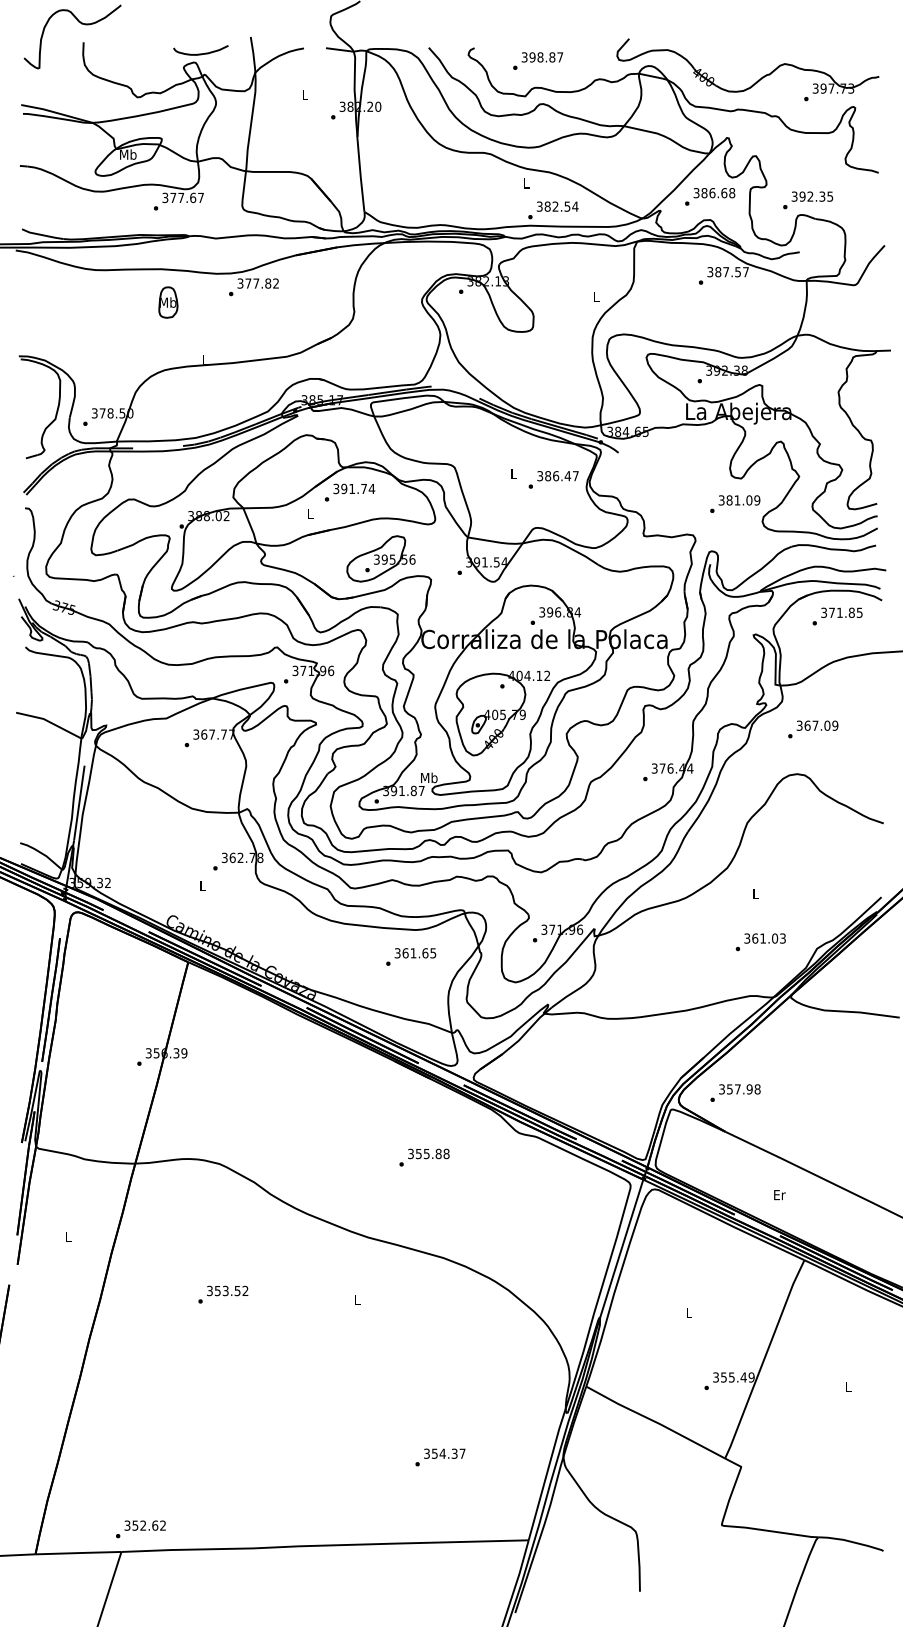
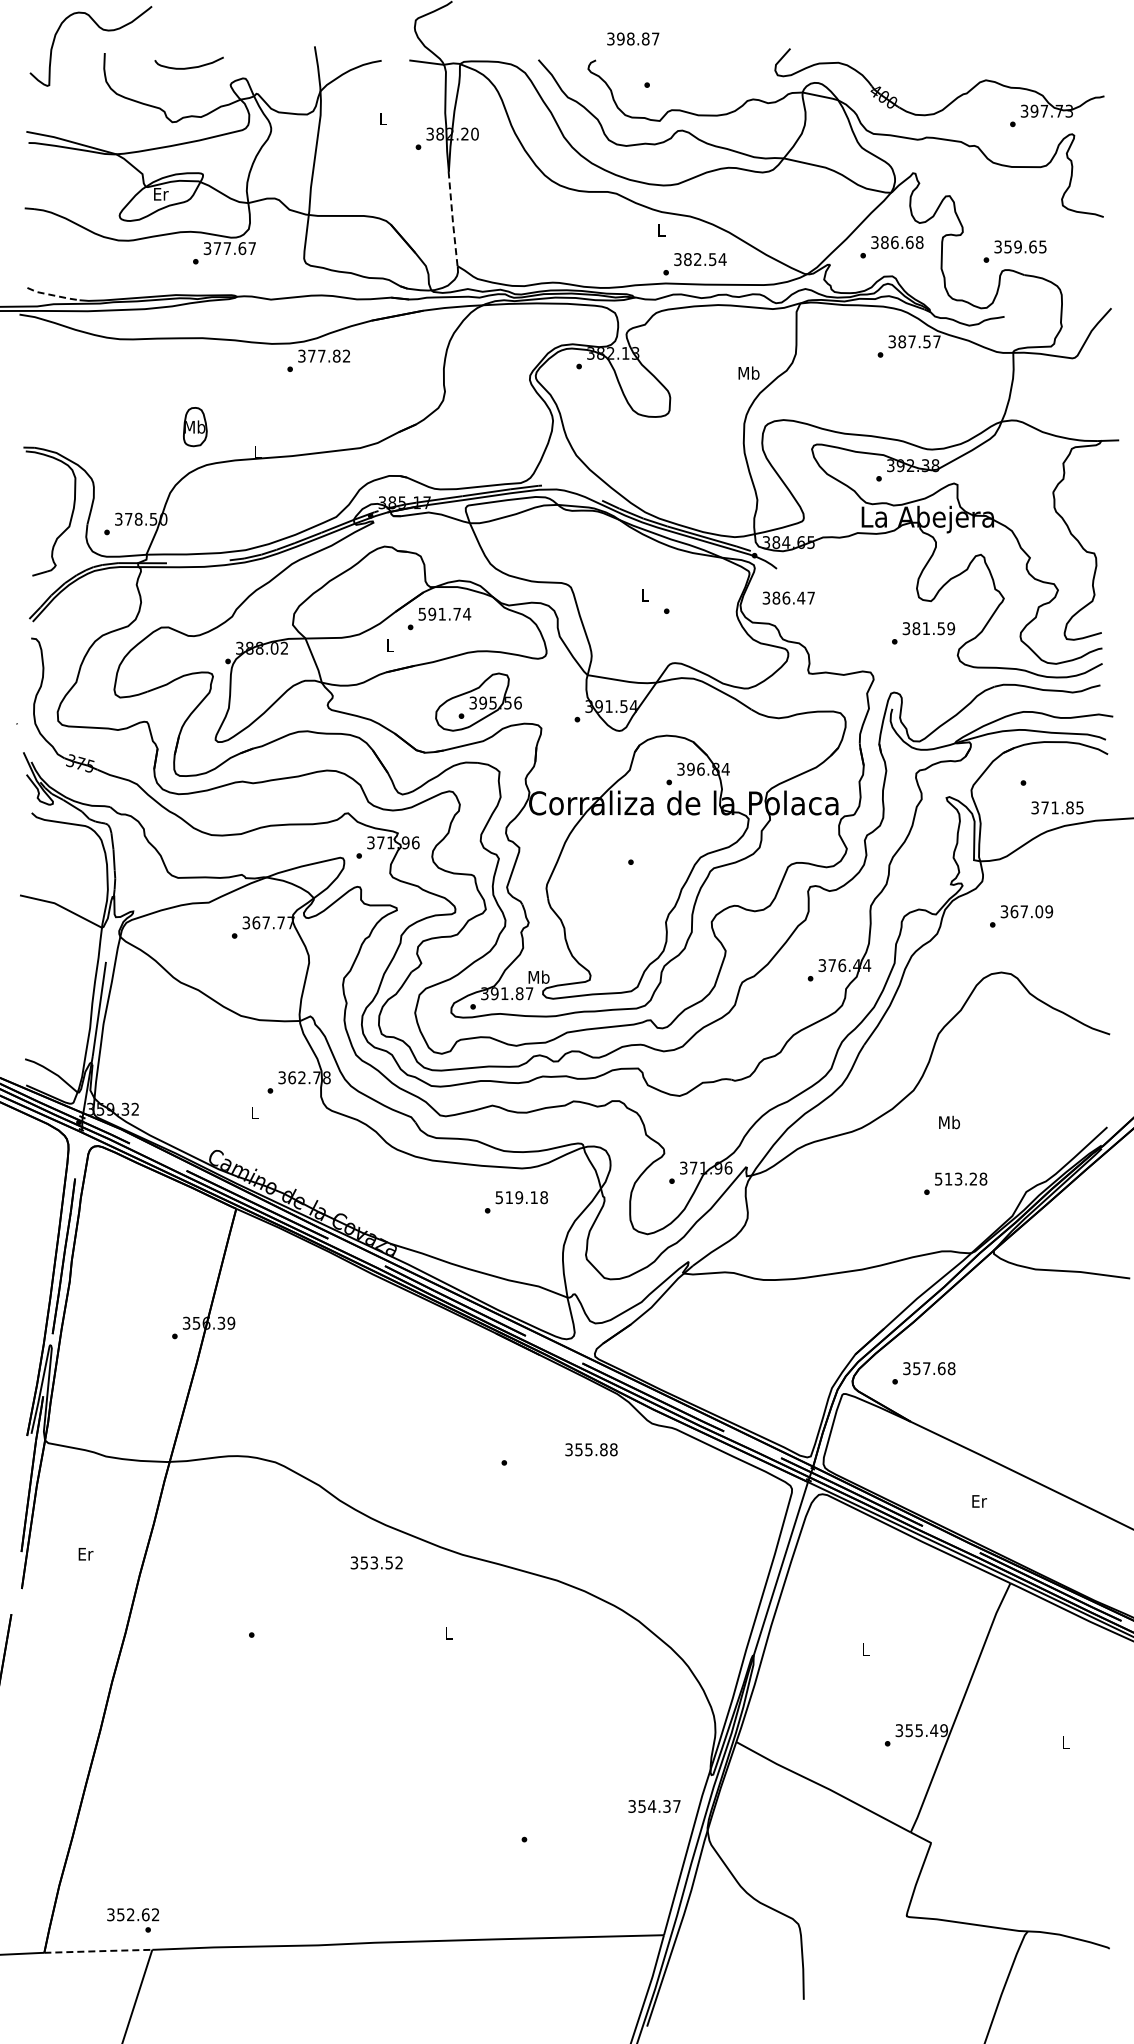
curve: (200, 53) -> (188, 67), moved
text: (542, 56) -> (633, 38), moved
text: (127, 154) -> (160, 193), Mb -> Er
line: (360, 174) -> (452, 219), solid -> dashed
text: (812, 196) -> (1020, 246), 392.35 -> 359.65
line: (42, 235) -> (53, 295), solid -> dashed
text: (595, 296) -> (748, 372), L -> Mb
part: (168, 302) -> (195, 427), moved
text: (557, 475) -> (788, 597), moved
text: (336, 488) -> (422, 613), 391.74 -> 591.74
text: (749, 500) -> (941, 628), 381.09 -> 381.59
text: (841, 612) -> (1057, 807), moved
part: (502, 712) -> (631, 895), removed
text: (755, 893) -> (949, 1122), L -> Mb
text: (765, 938) -> (961, 1178), 361.03 -> 513.28
text: (416, 953) -> (522, 1197), 361.65 -> 519.18
text: (749, 1089) -> (941, 1368), 357.98 -> 357.68
text: (428, 1153) -> (591, 1449), moved
text: (68, 1237) -> (85, 1554), L -> Er
text: (227, 1290) -> (376, 1562), moved
text: (444, 1453) -> (654, 1806), moved
text: (145, 1525) -> (133, 1914), moved
line: (79, 1553) -> (99, 1951), solid -> dashed

